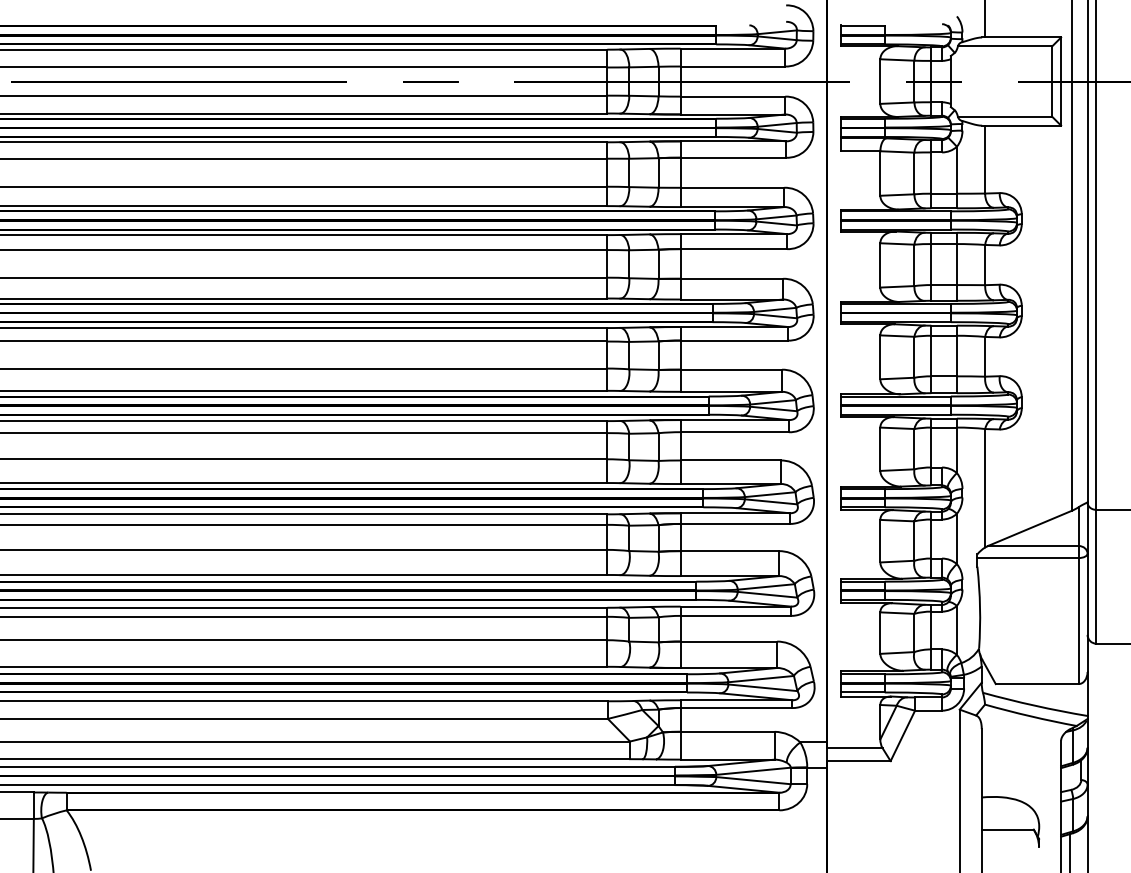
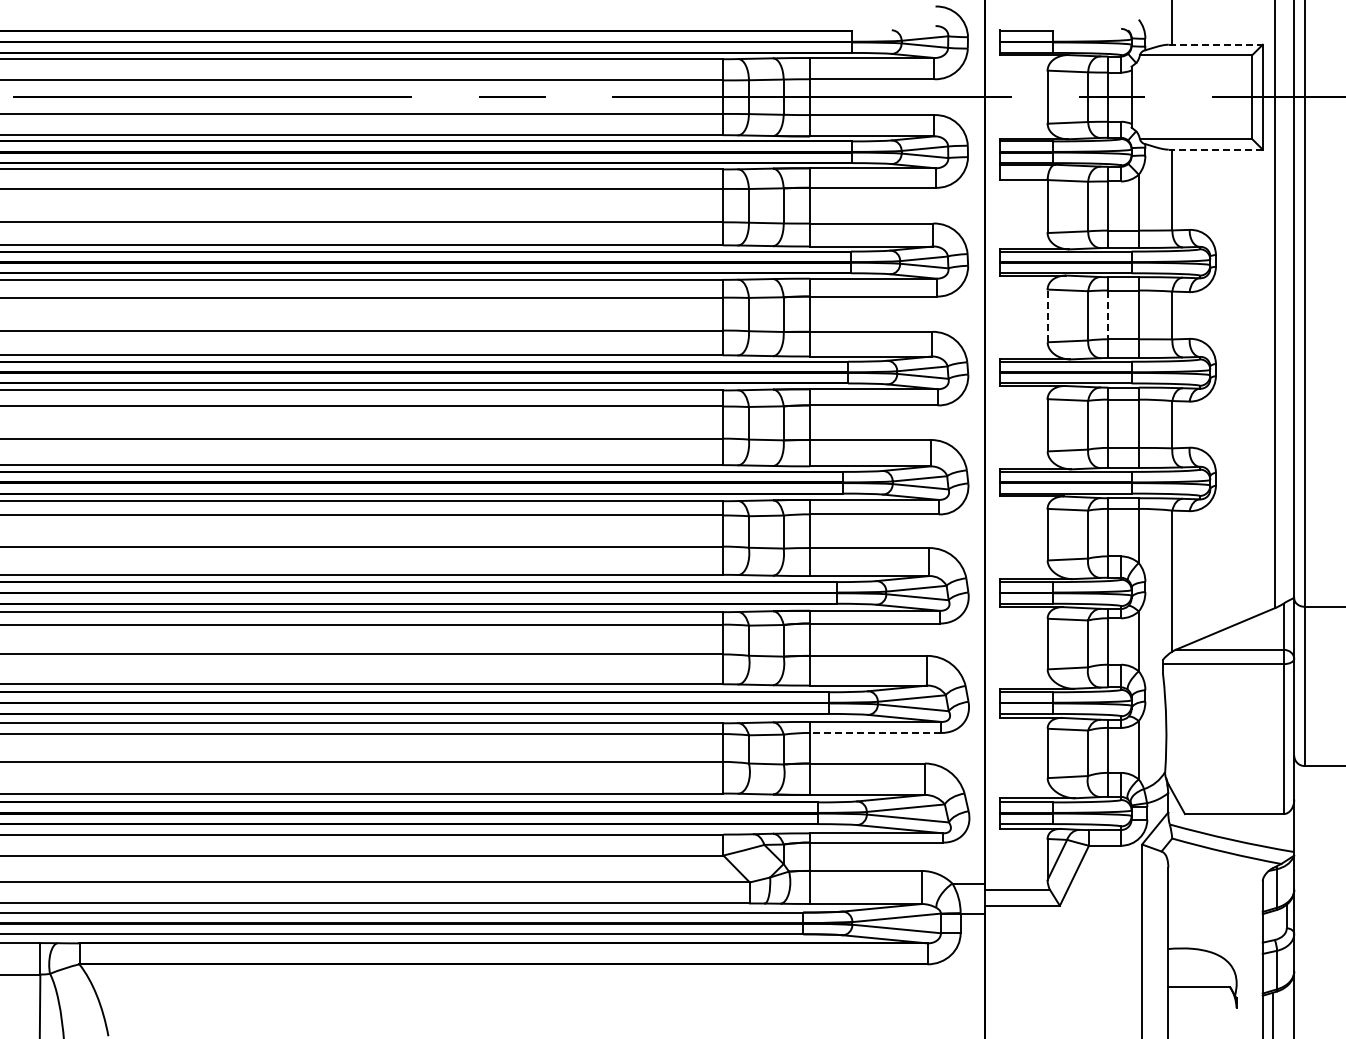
line: (1022, 37) -> (1216, 44), solid -> dashed
line: (1021, 125) -> (1215, 149), solid -> dashed
line: (880, 265) -> (1047, 315), solid -> dashed
line: (931, 265) -> (1108, 315), solid -> dashed
line: (735, 615) -> (875, 732), solid -> dashed

